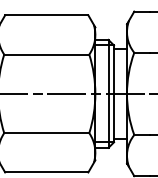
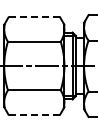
line: (47, 15) -> (34, 17), solid -> dashed
line: (47, 172) -> (34, 114), solid -> dashed

